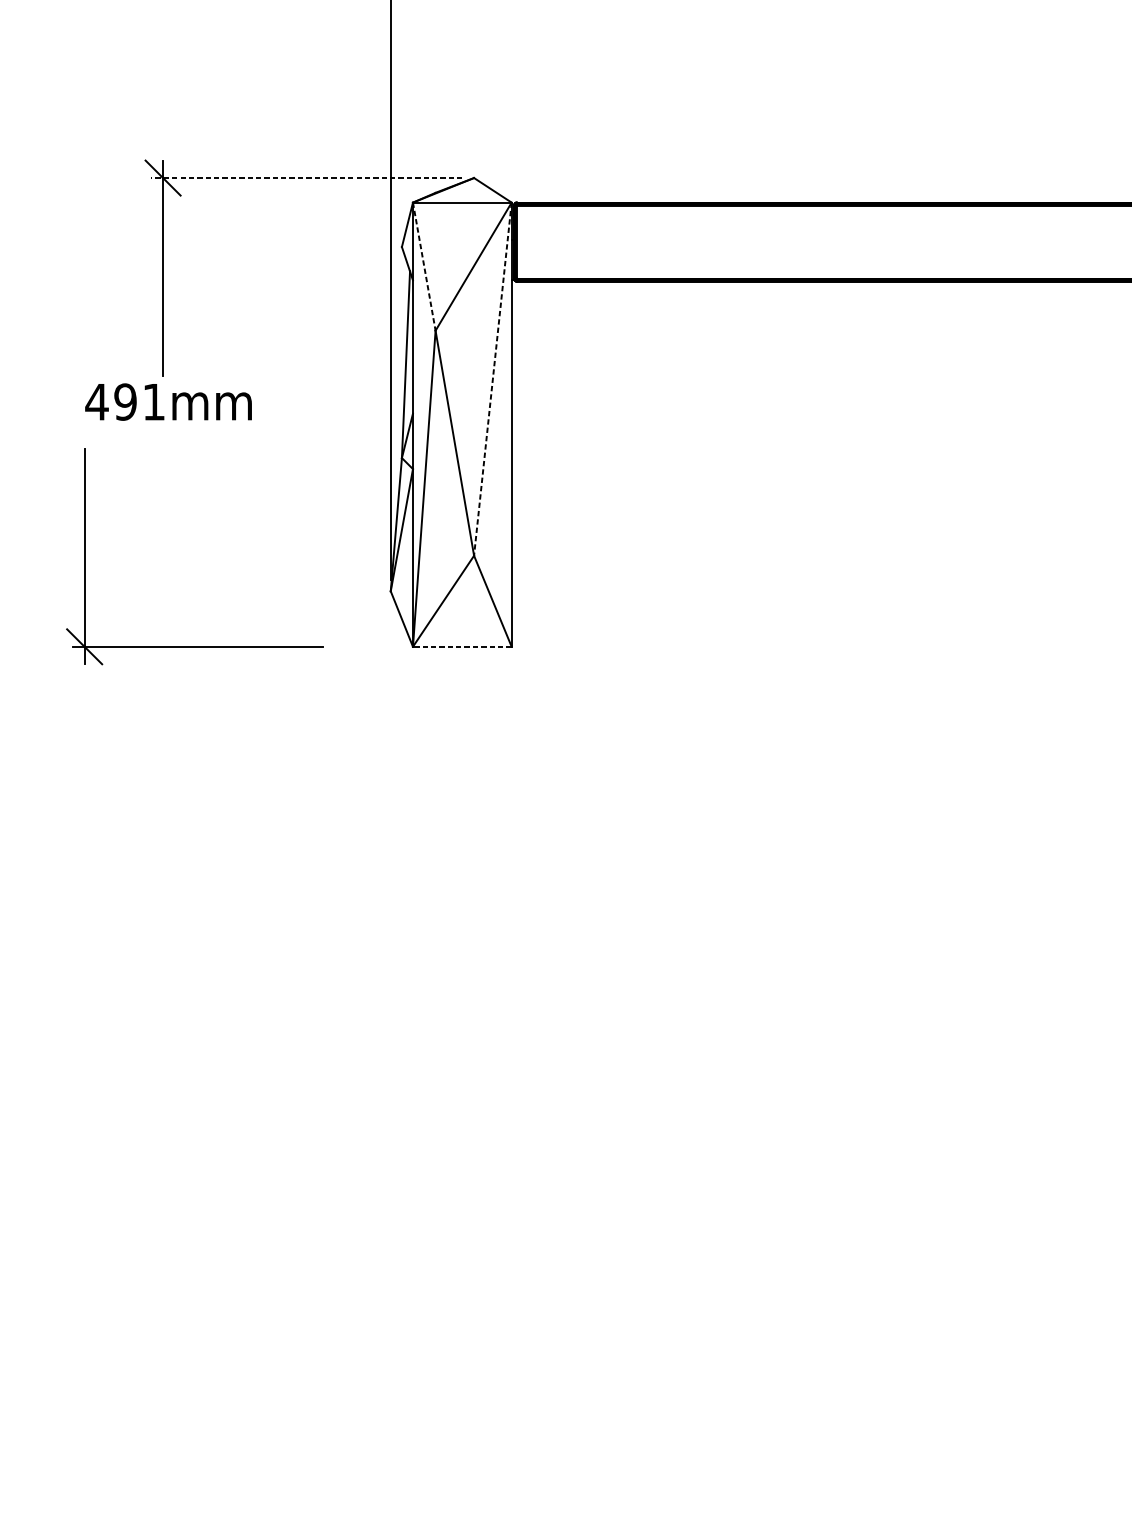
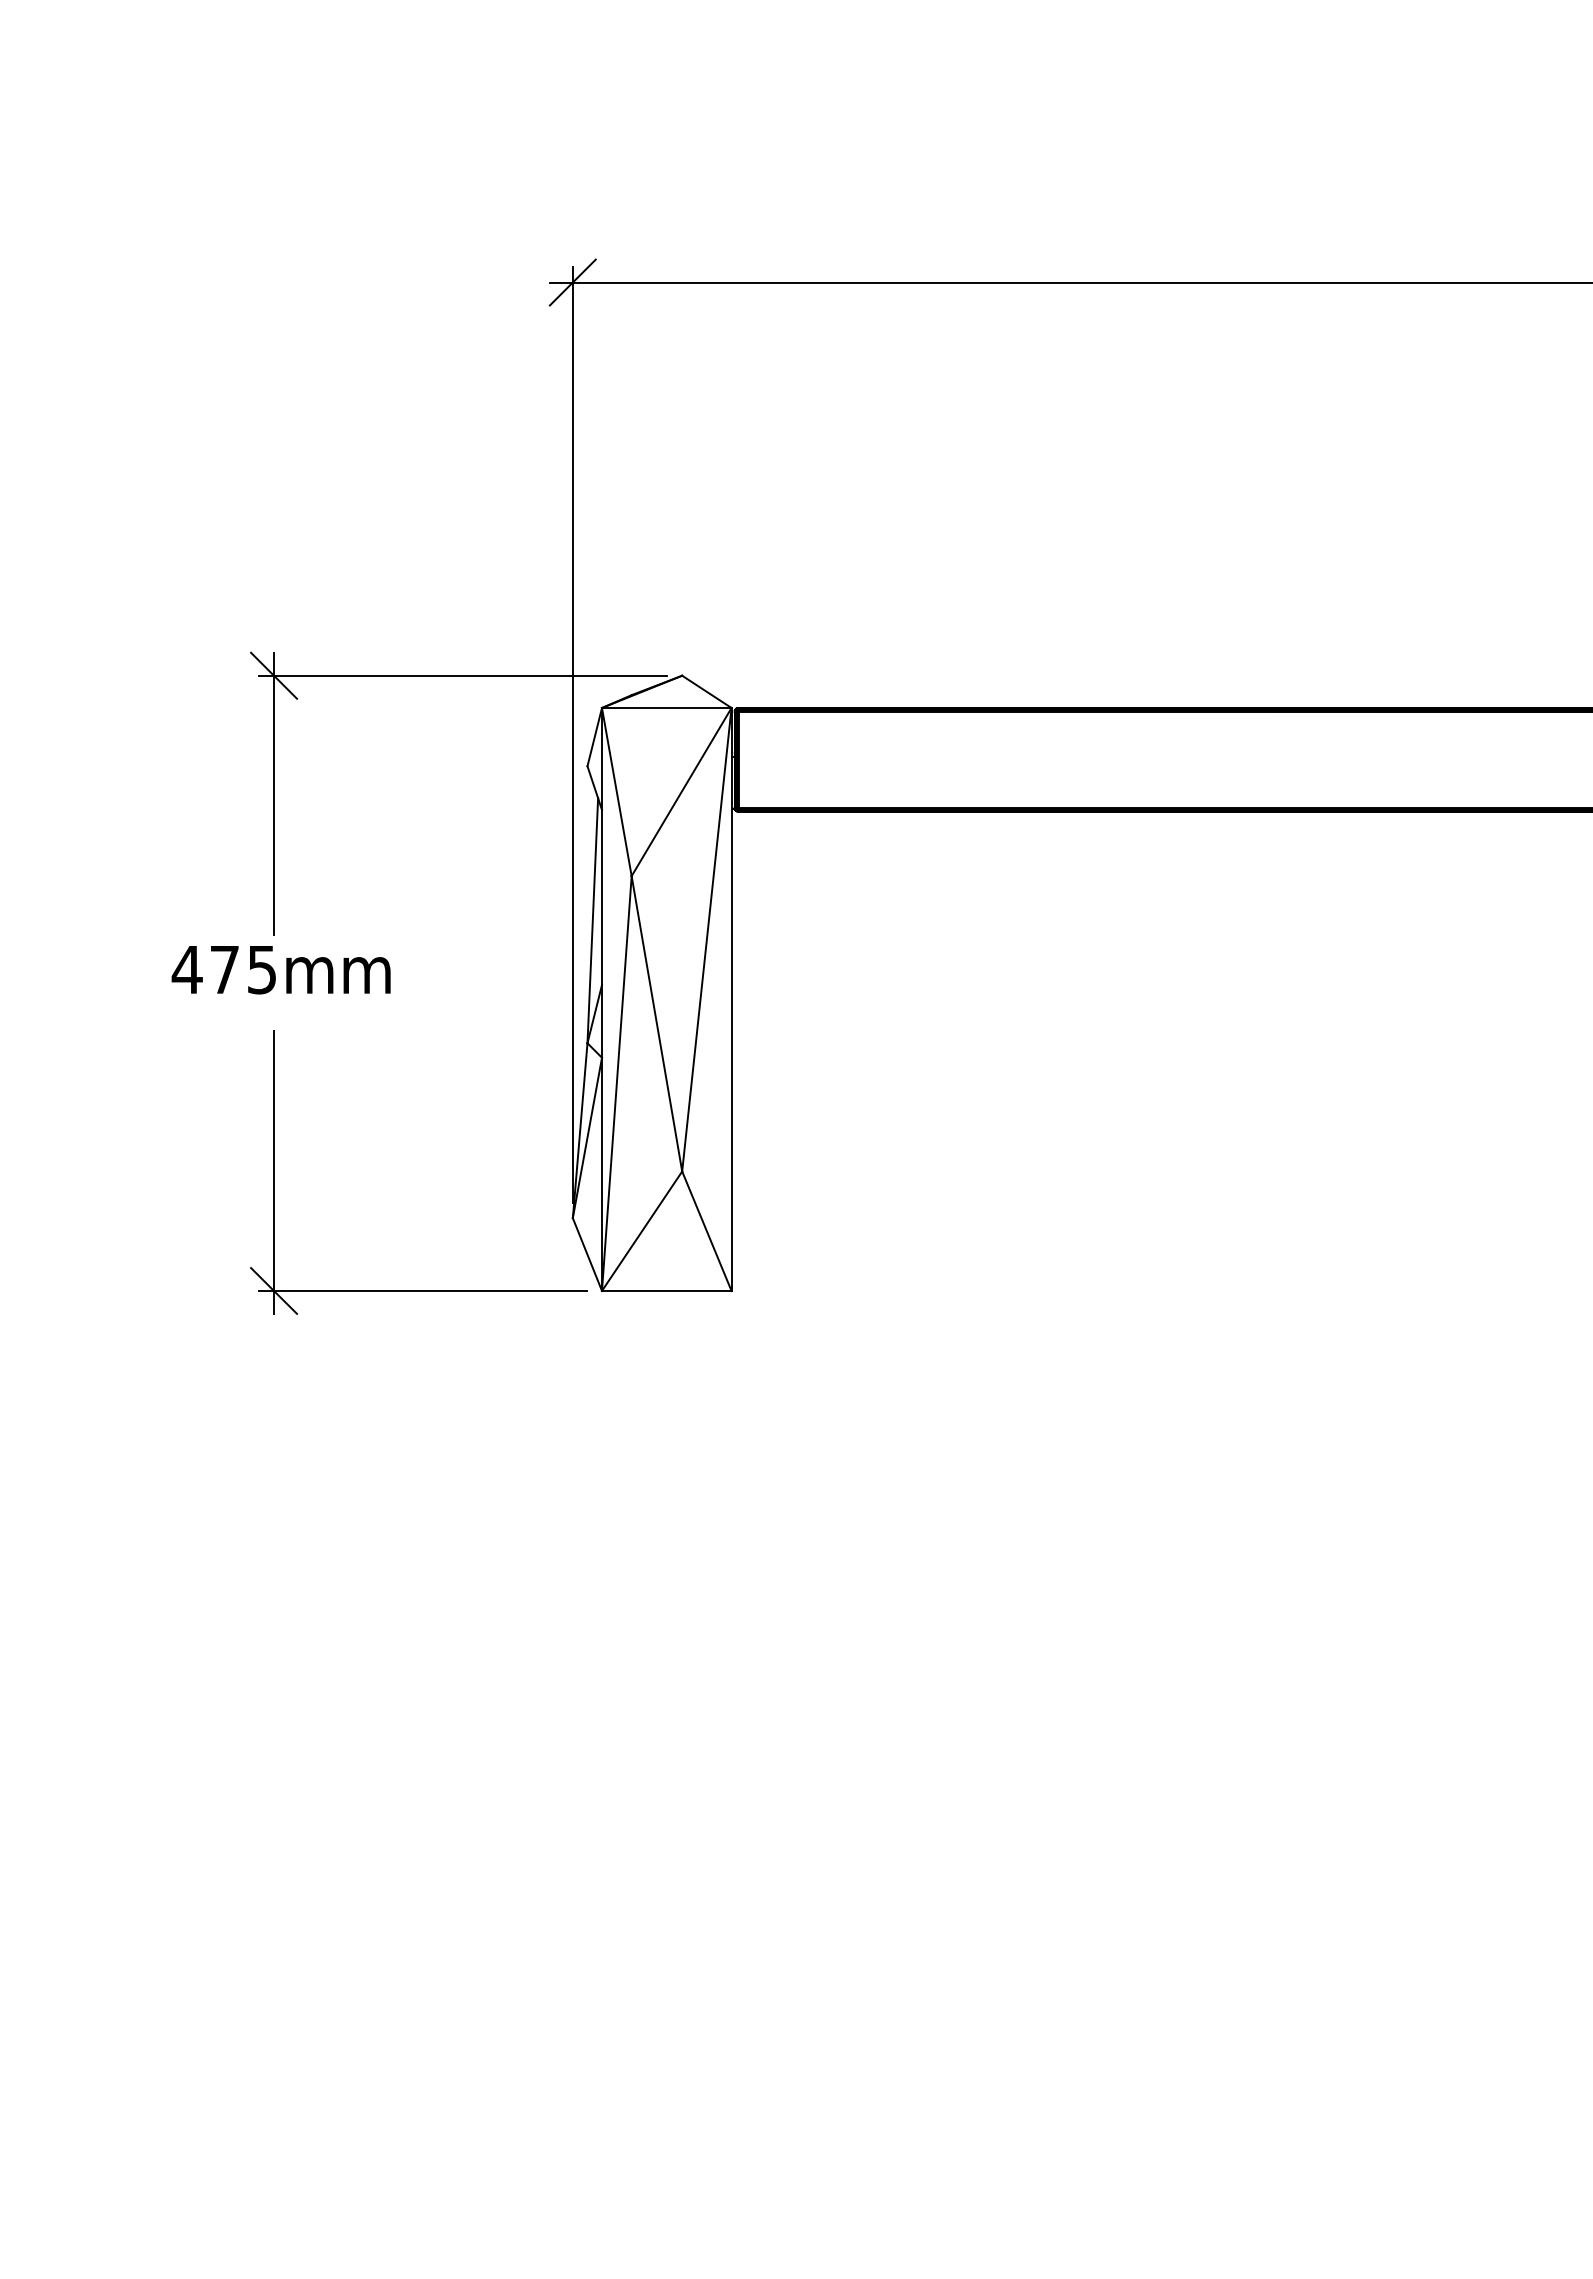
line: (306, 177) -> (462, 675), dashed -> solid
line: (424, 267) -> (616, 792), dashed -> solid
line: (492, 379) -> (706, 940), dashed -> solid
text: (139, 401) -> (242, 969), 491mm -> 475mm
part: (194, 646) -> (418, 1290), moved
line: (462, 646) -> (666, 1290), dashed -> solid

